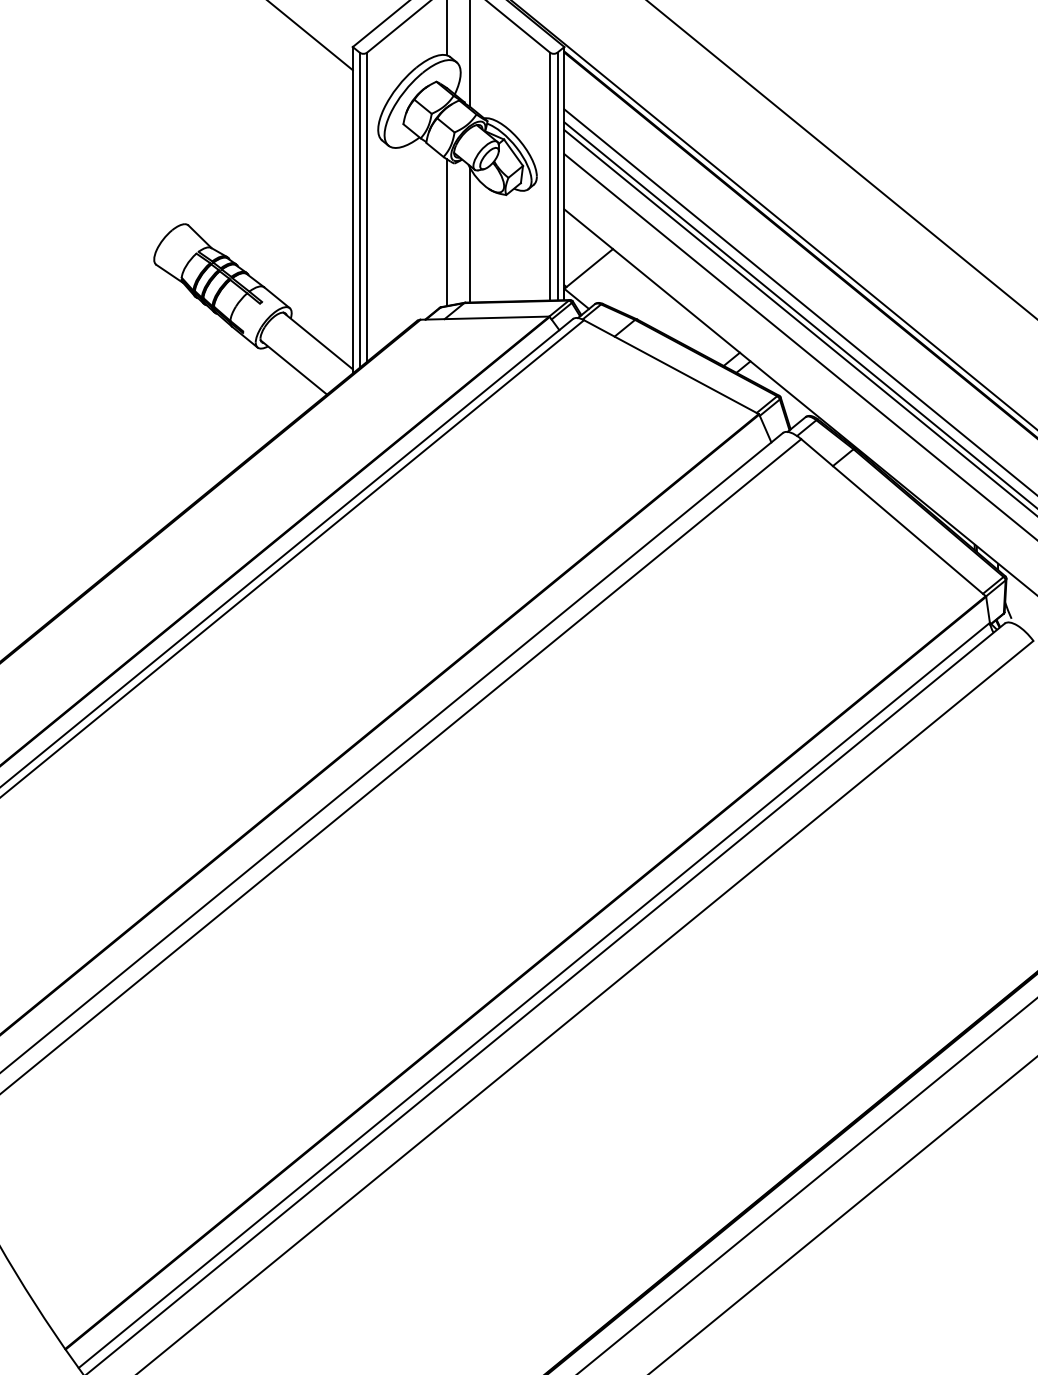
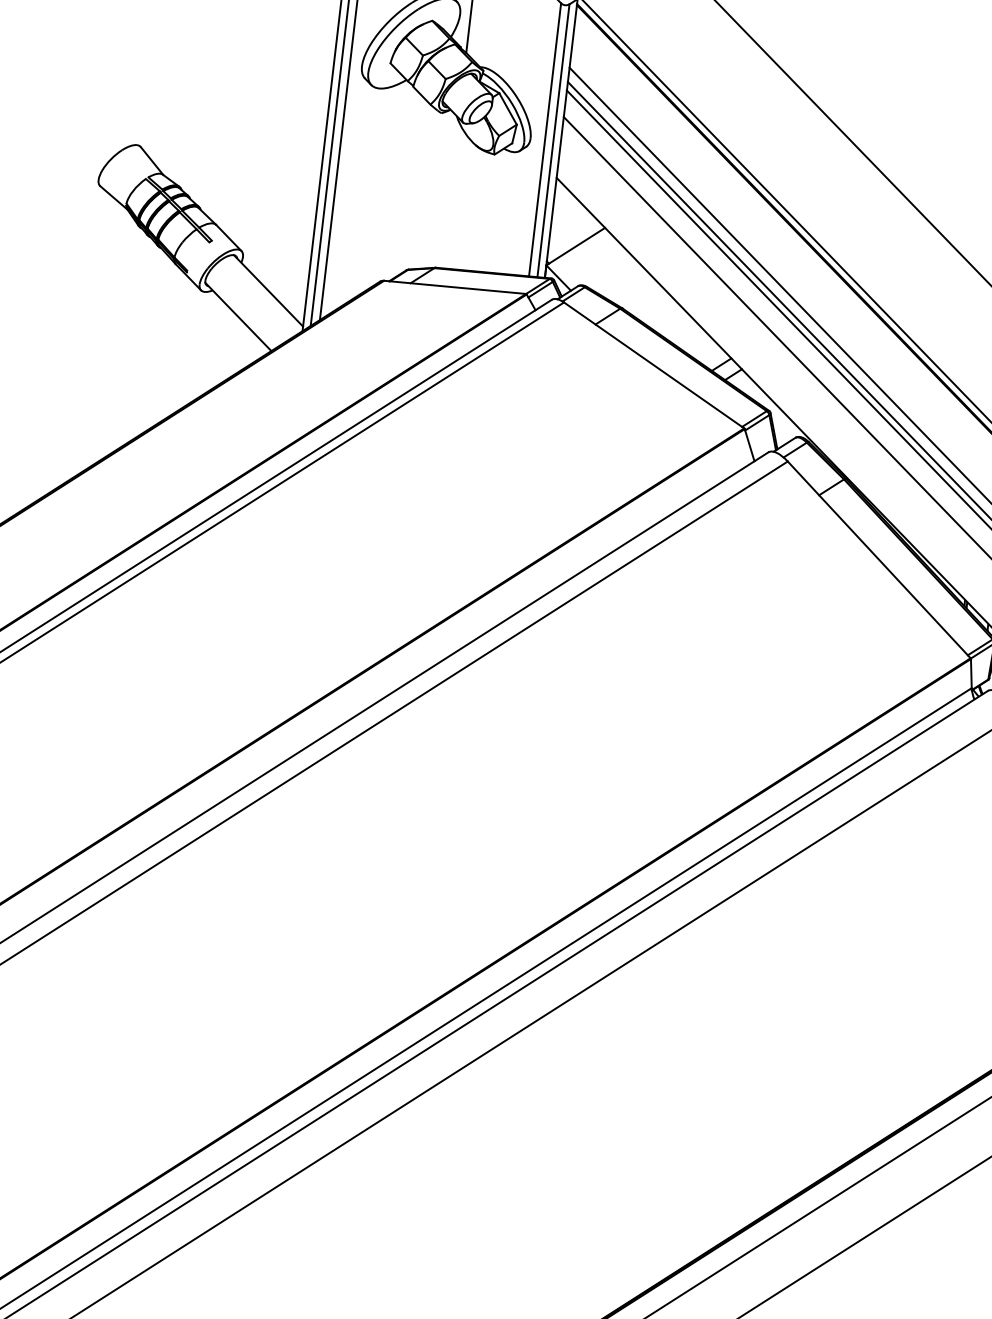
line: (446, 232) -> (423, 188), removed
line: (470, 235) -> (449, 194), removed

